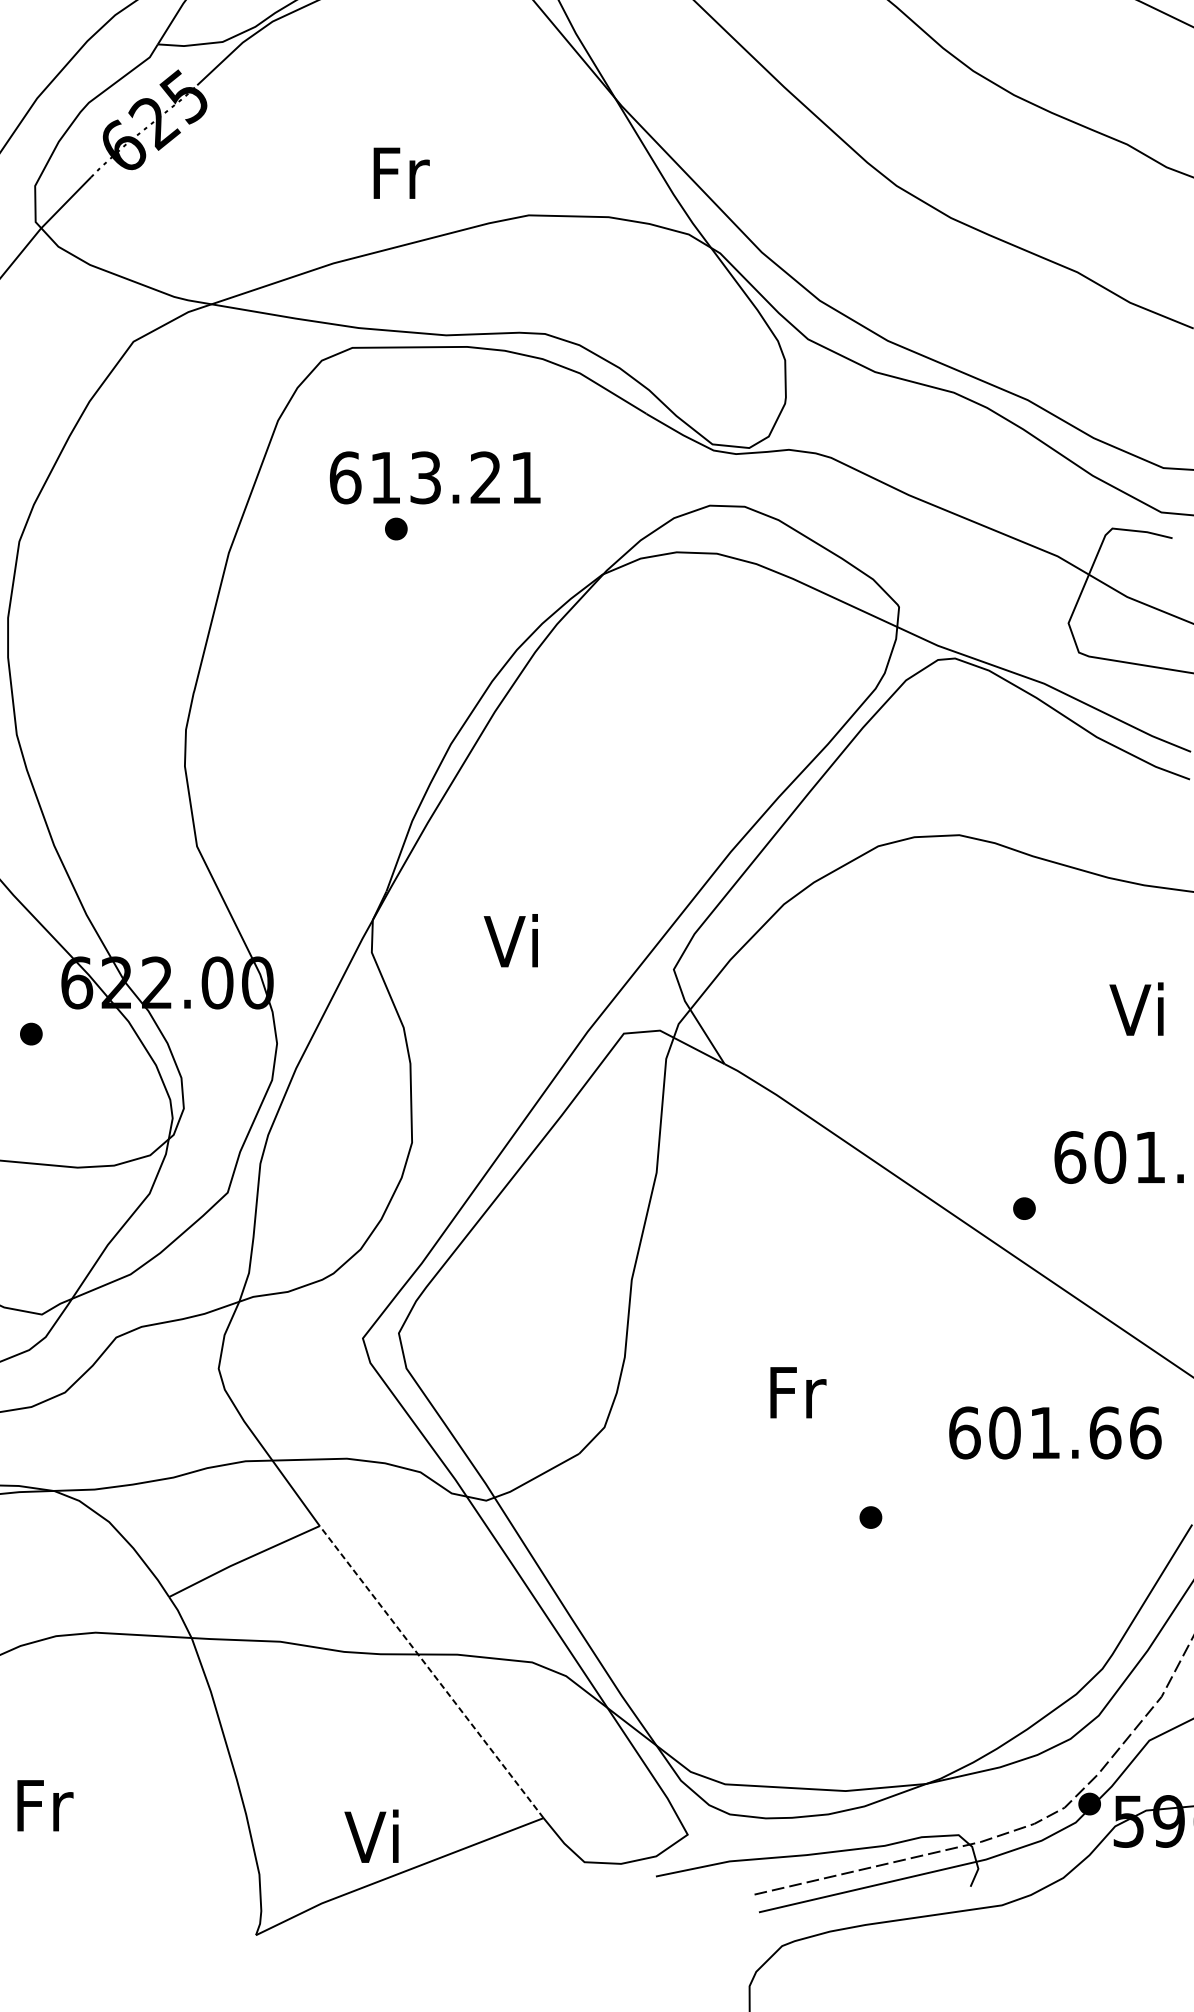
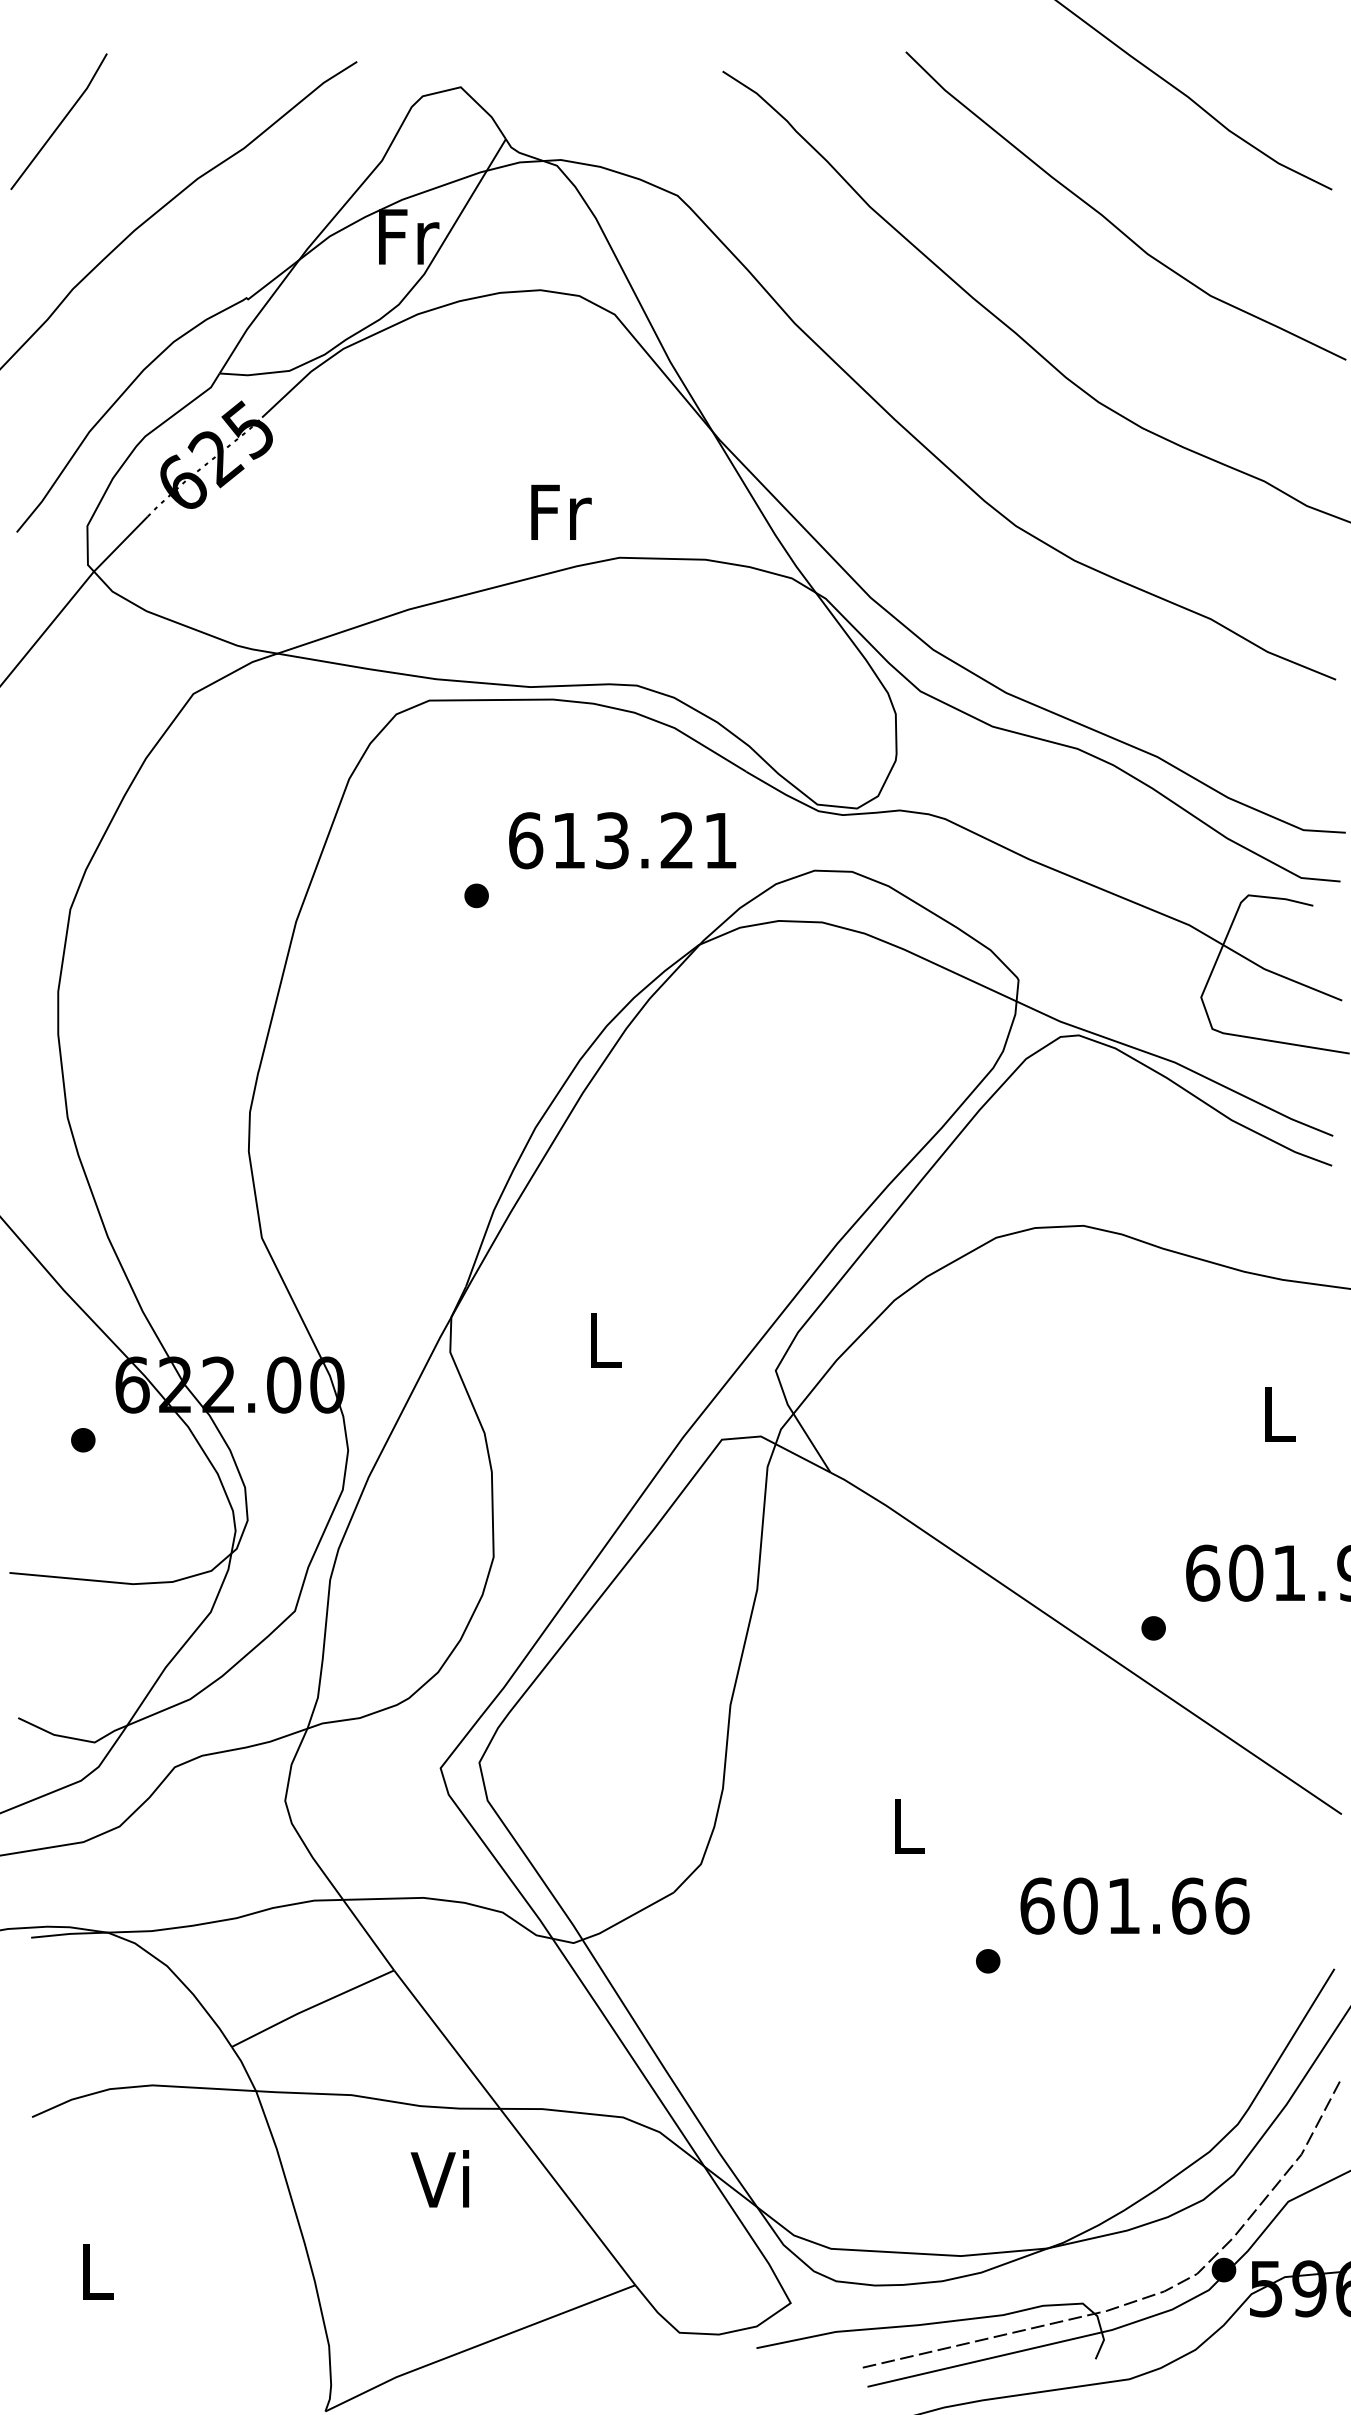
text: (401, 172) -> (561, 511), moved
text: (435, 477) -> (622, 840), moved
text: (511, 940) -> (600, 1339), Vi -> L
text: (1136, 1008) -> (1274, 1412), Vi -> L
text: (798, 1392) -> (910, 1826), Fr -> L
text: (1054, 1432) -> (1134, 1905), moved
line: (431, 1671) -> (514, 2127), dashed -> solid
text: (45, 1805) -> (98, 2271), Fr -> L
text: (371, 1835) -> (439, 2178), moved

